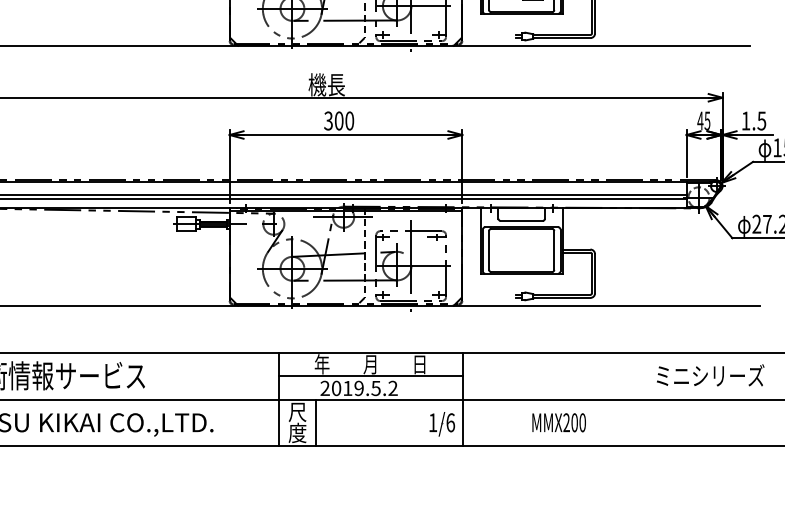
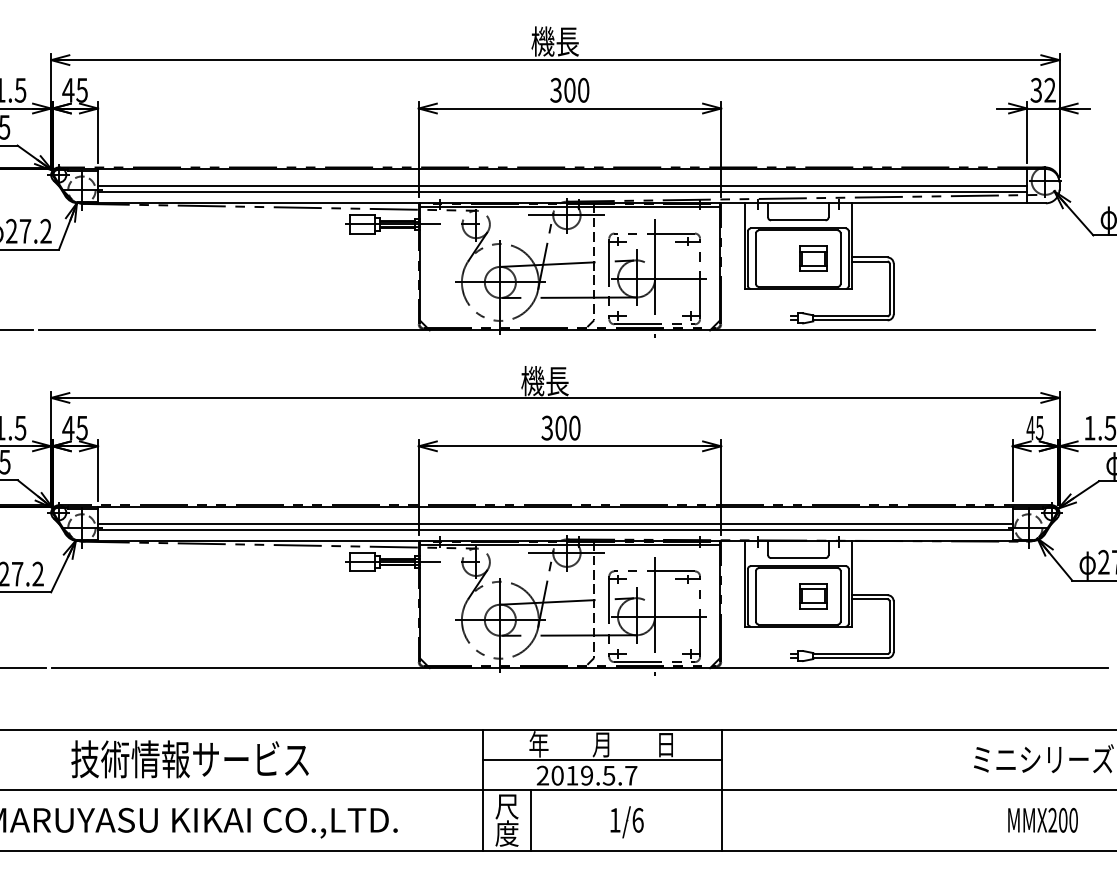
part: (533, 250) -> (813, 596), added
text: (393, 388) -> (631, 775), 2019.5.2 -> 2019.5.7
text: (558, 422) -> (1042, 819), moved
part: (441, 424) -> (626, 822), moved

